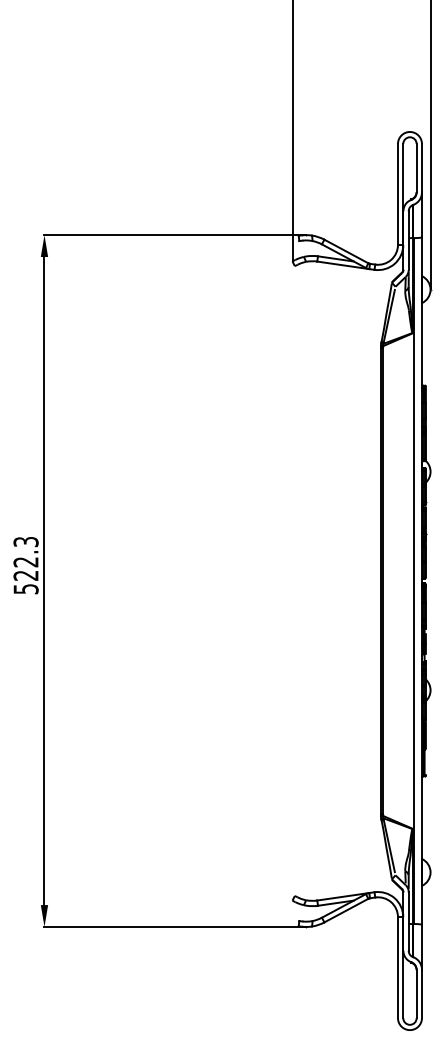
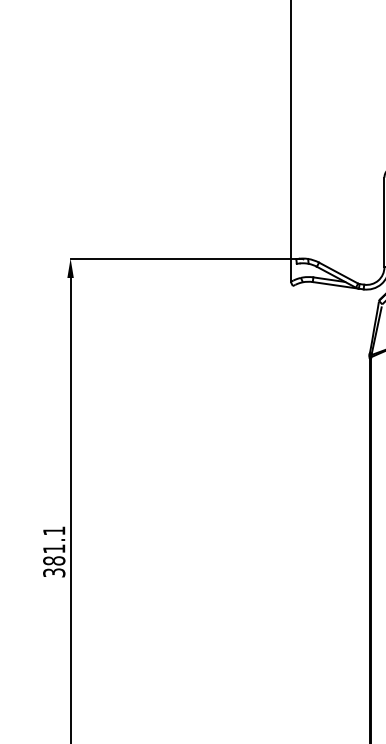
text: (25, 565) -> (53, 551), 522.3 -> 381.1

